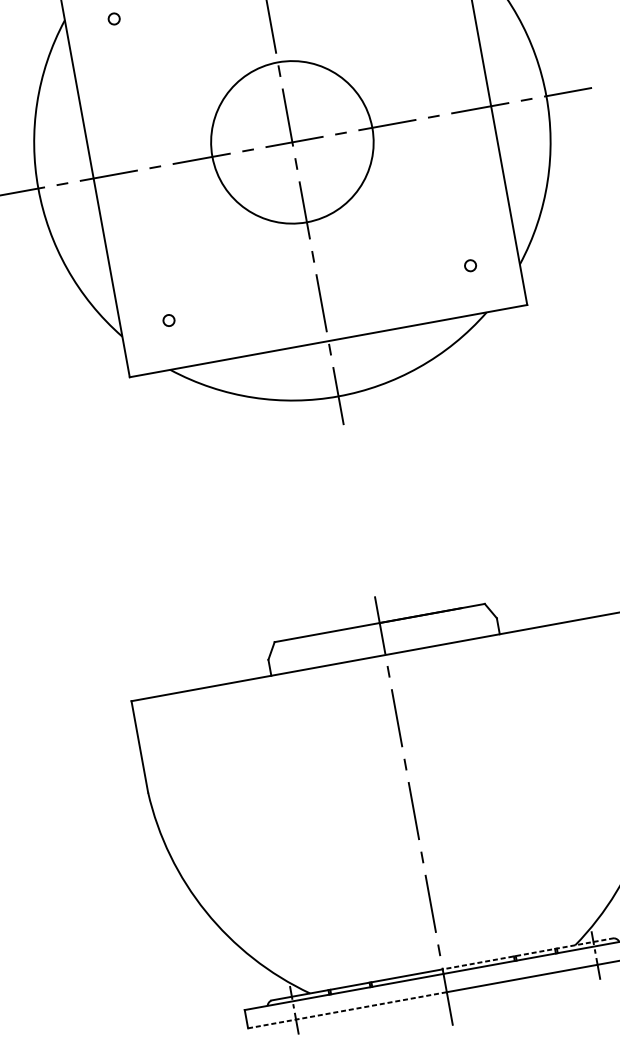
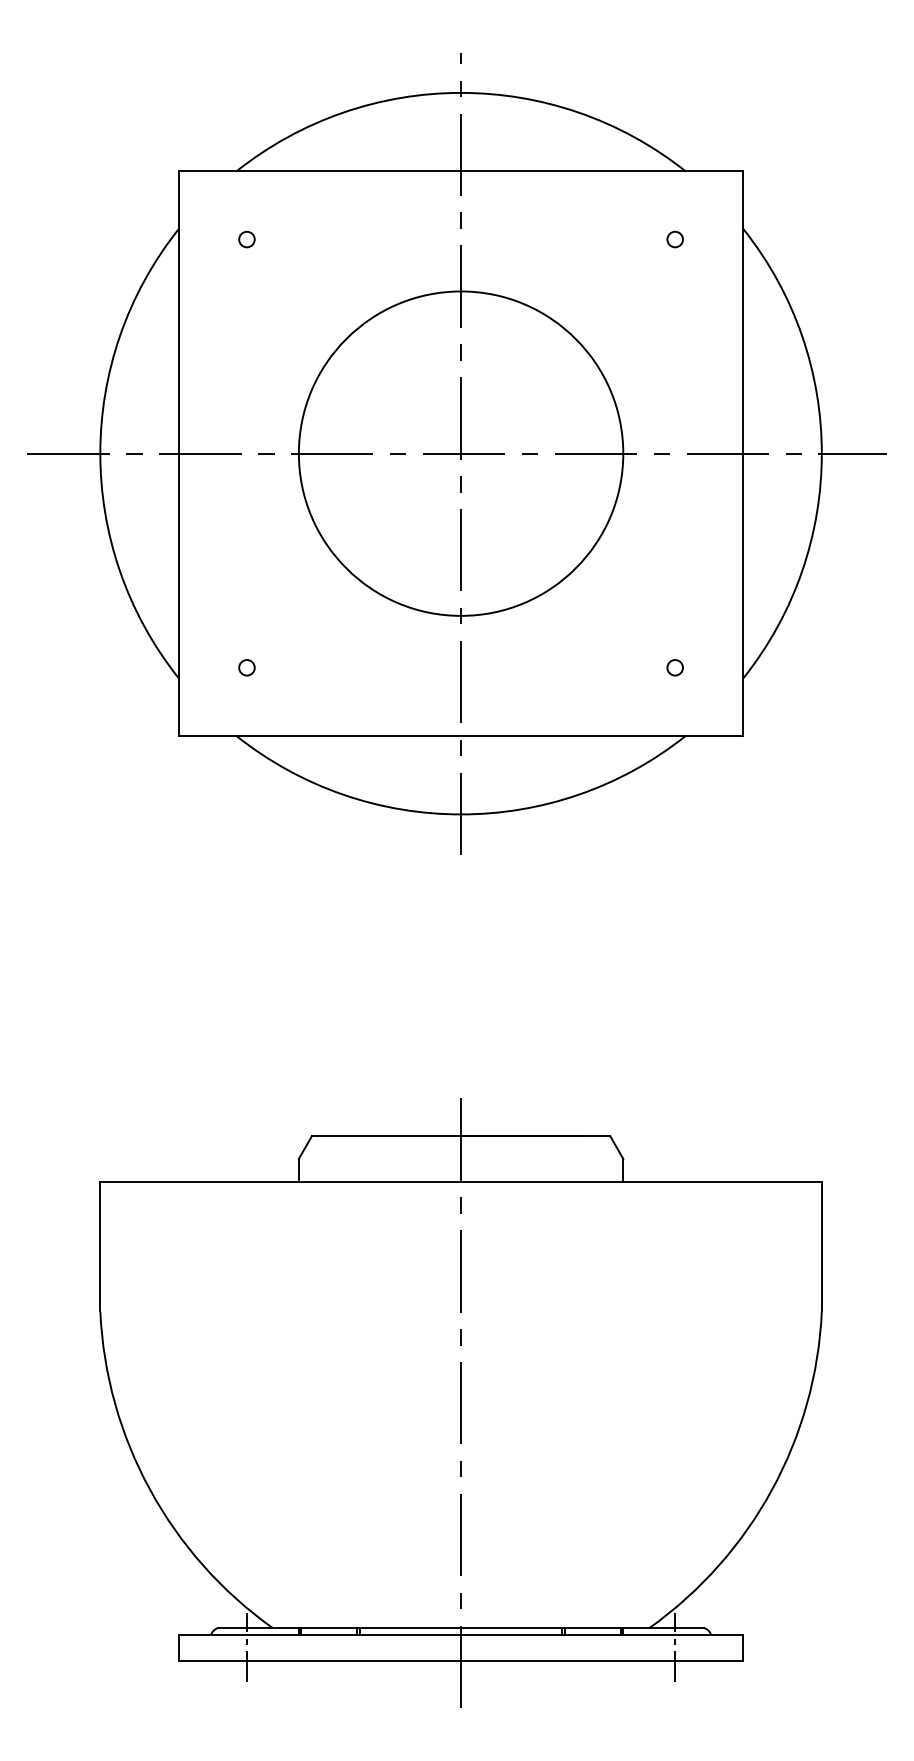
circle: (291, 142) -> (460, 453), size x1.43
line: (528, 954) -> (582, 1628), dashed -> solid
line: (347, 1010) -> (320, 1660), dashed -> solid

